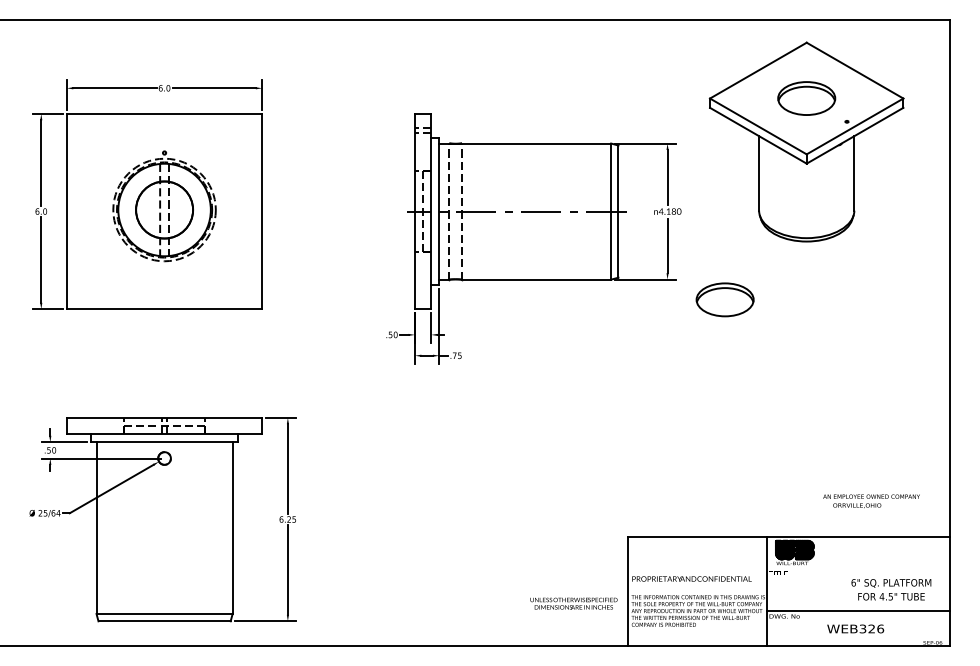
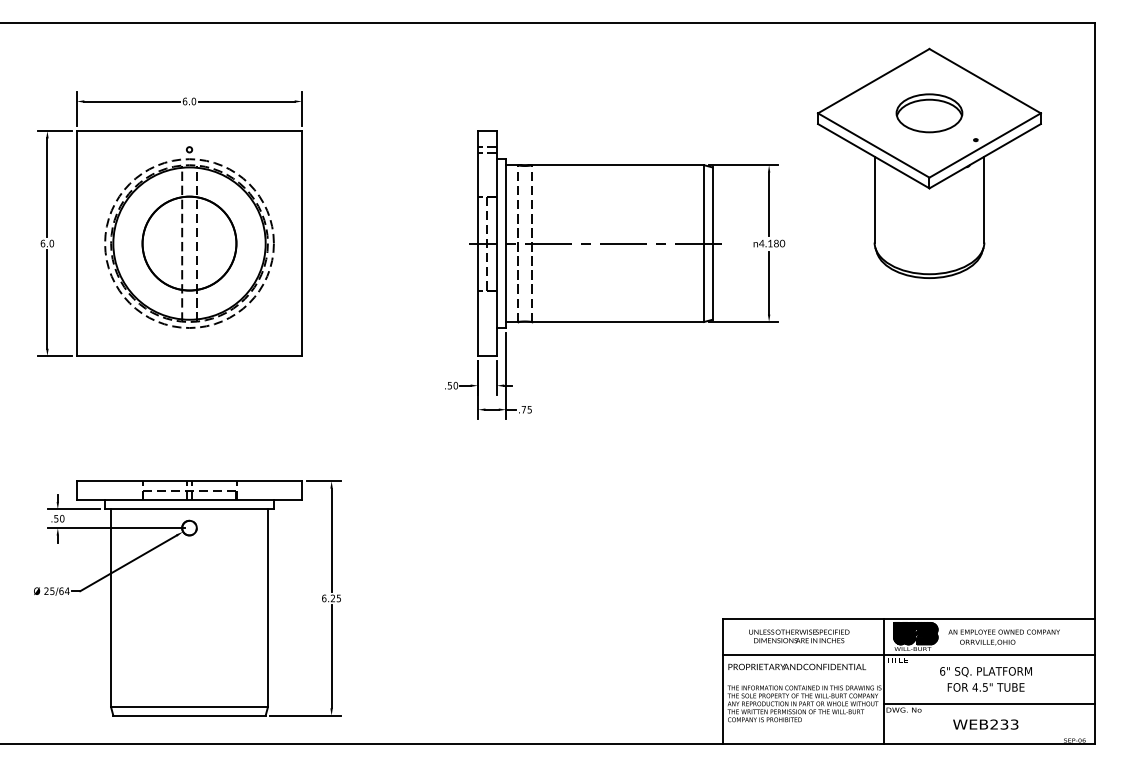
part: (164, 206) -> (189, 237), size x1.43
part: (725, 300) -> (835, 345), removed
text: (870, 501) -> (1003, 637), moved
line: (789, 569) -> (909, 655), added
text: (890, 589) -> (985, 679), moved
text: (574, 603) -> (799, 636), moved
text: (871, 628) -> (1004, 724), WEB326 -> WEB233

